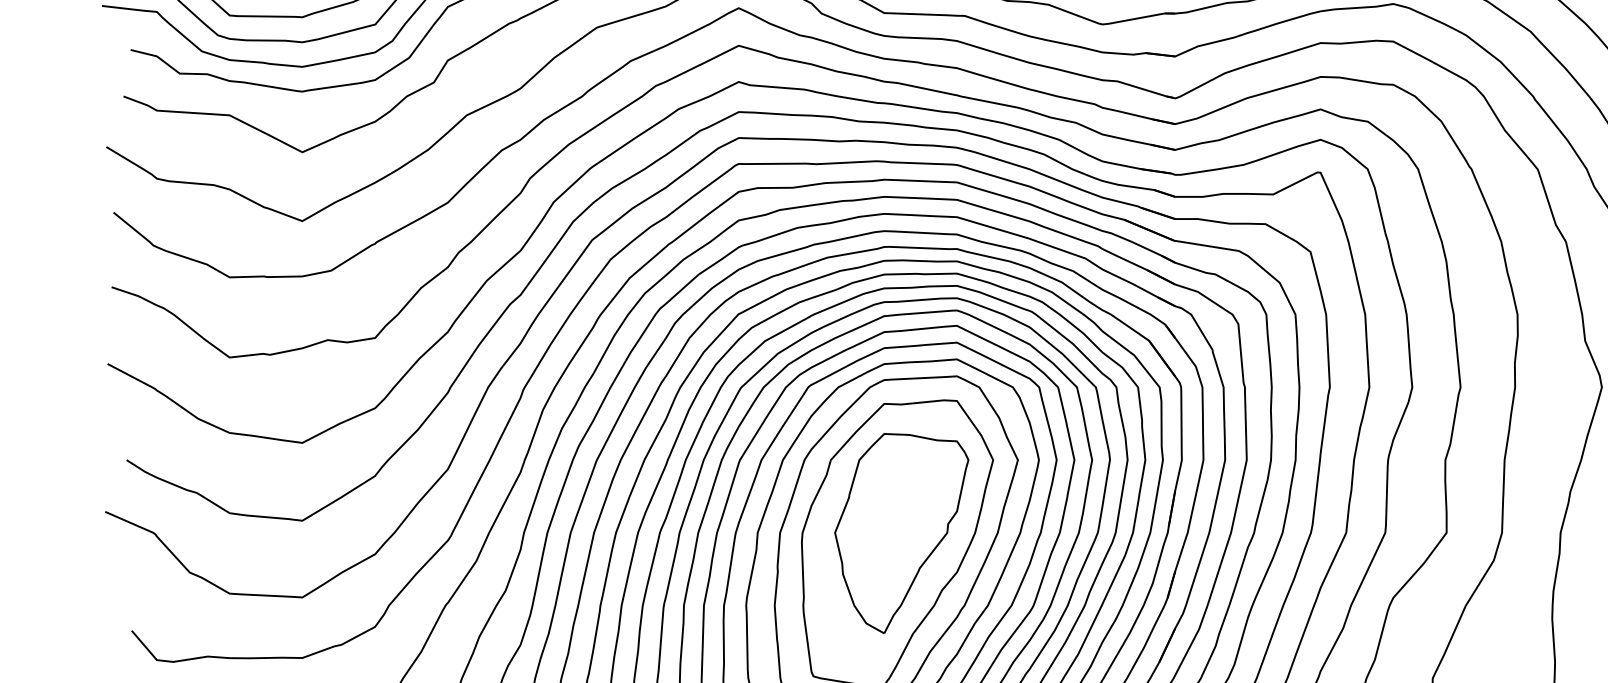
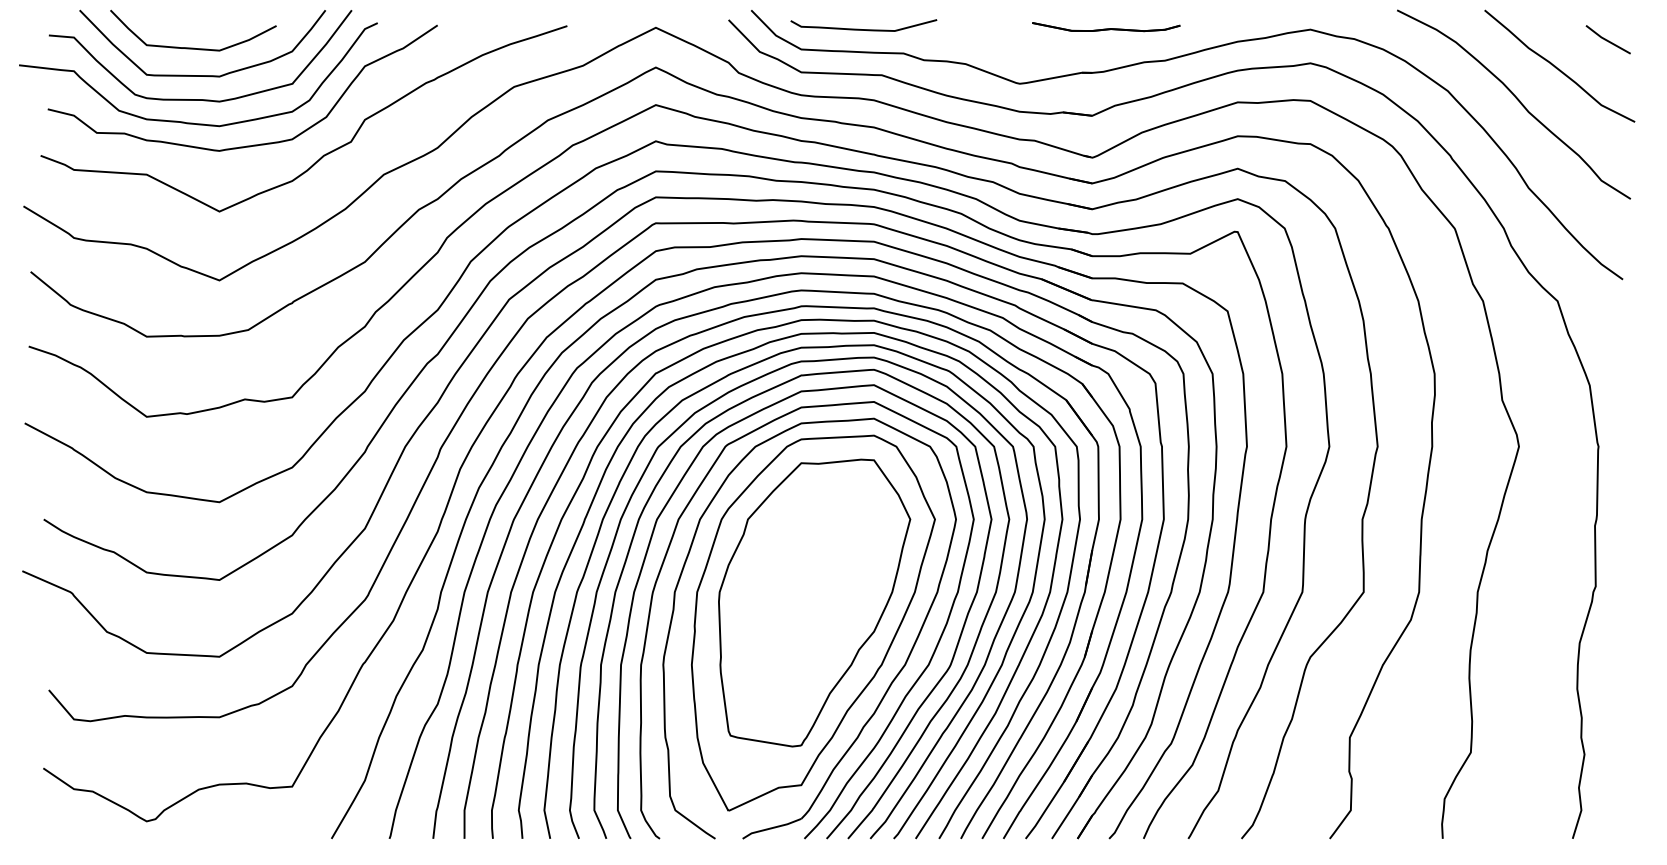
part: (901, 533) -> (818, 592), removed

